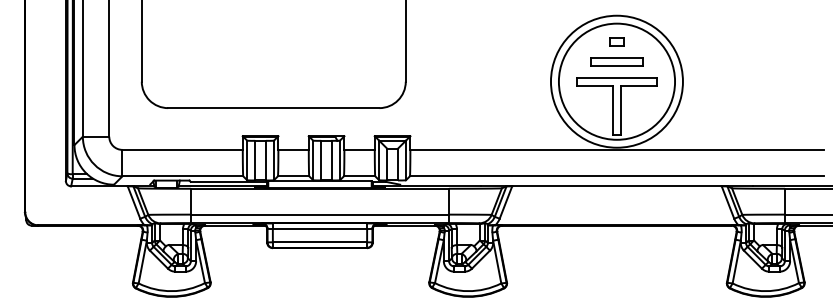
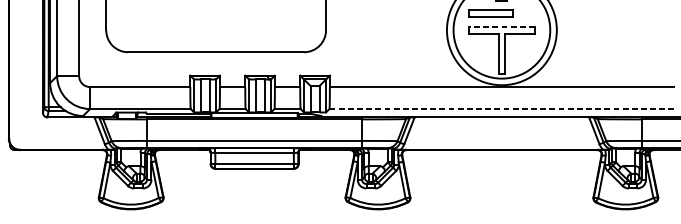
part: (616, 61) -> (490, 13), moved
line: (616, 77) -> (501, 26), solid -> dashed
line: (616, 176) -> (501, 109), solid -> dashed

